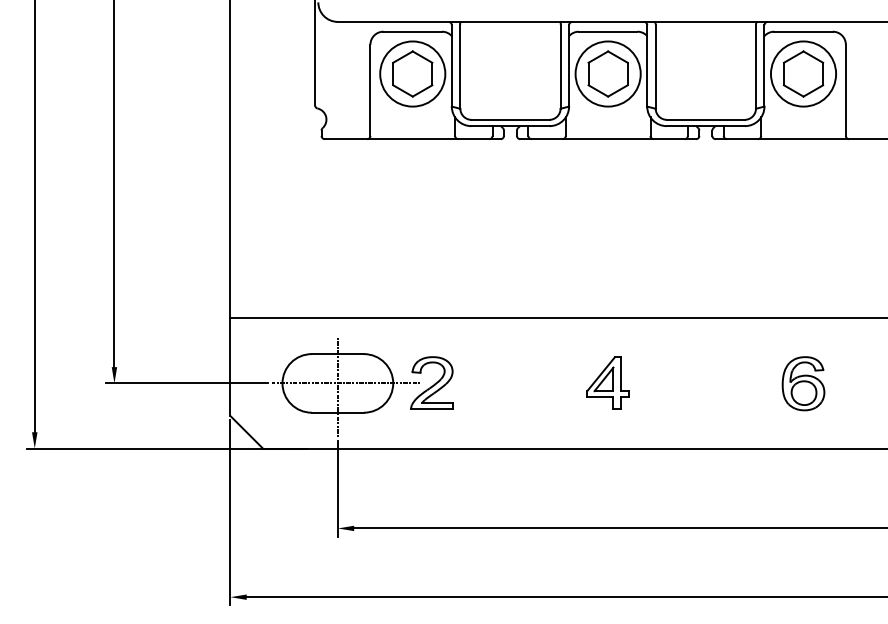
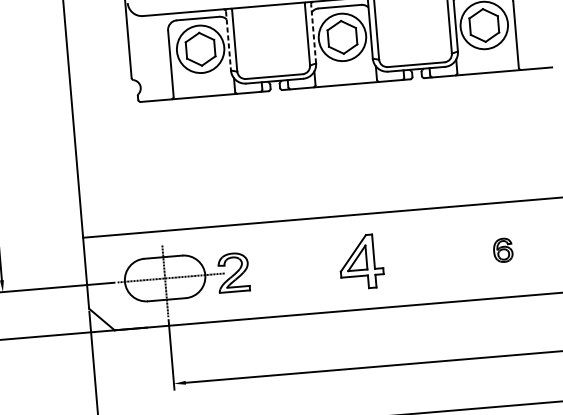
line: (451, 65) -> (228, 40), solid -> dashed
line: (569, 65) -> (313, 33), solid -> dashed
part: (607, 382) -> (360, 261), size x1.4
part: (803, 383) -> (503, 250), size x0.6

